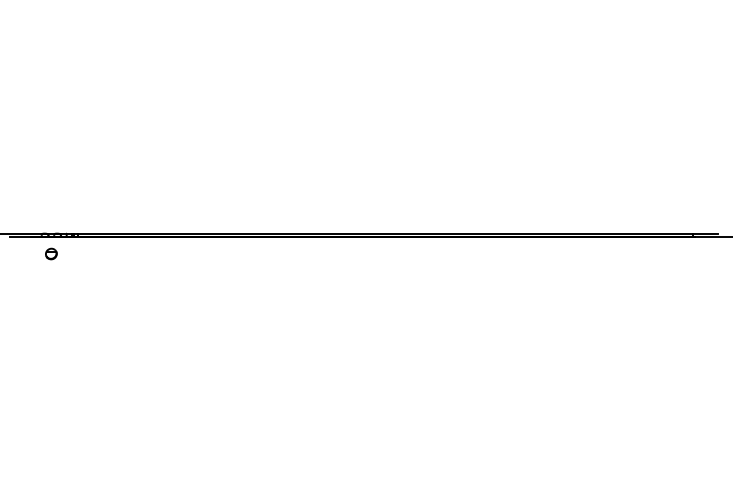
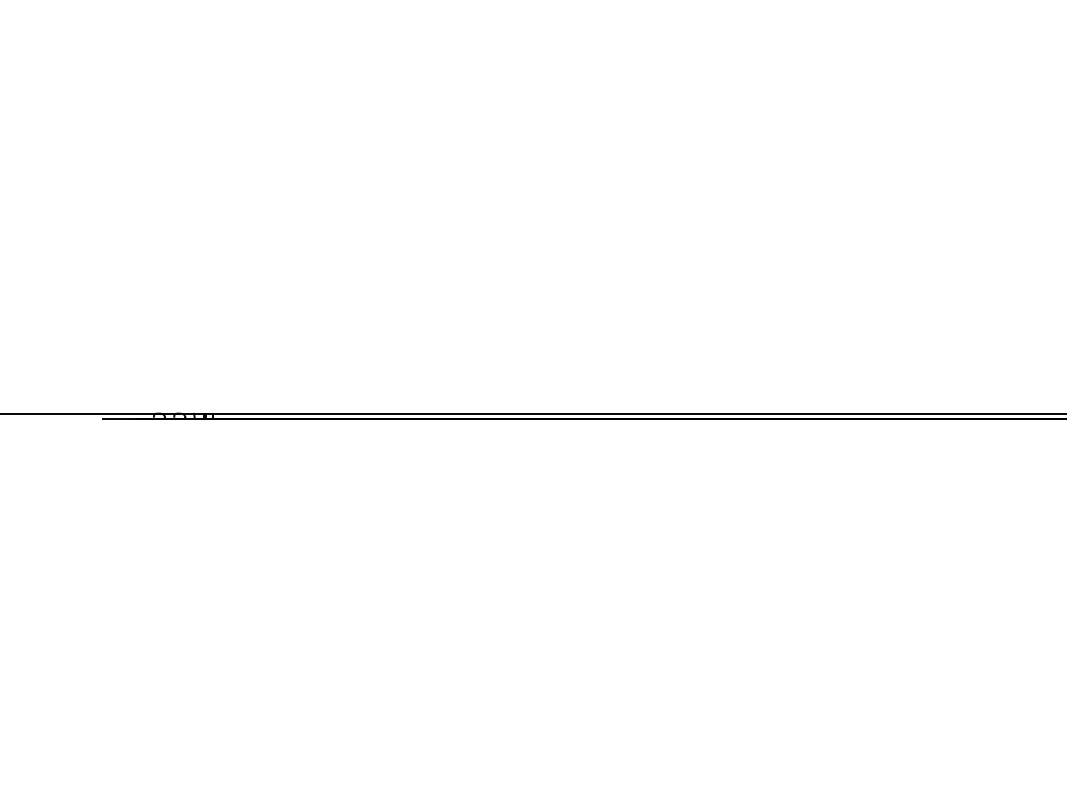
part: (51, 253) -> (169, 445), removed

